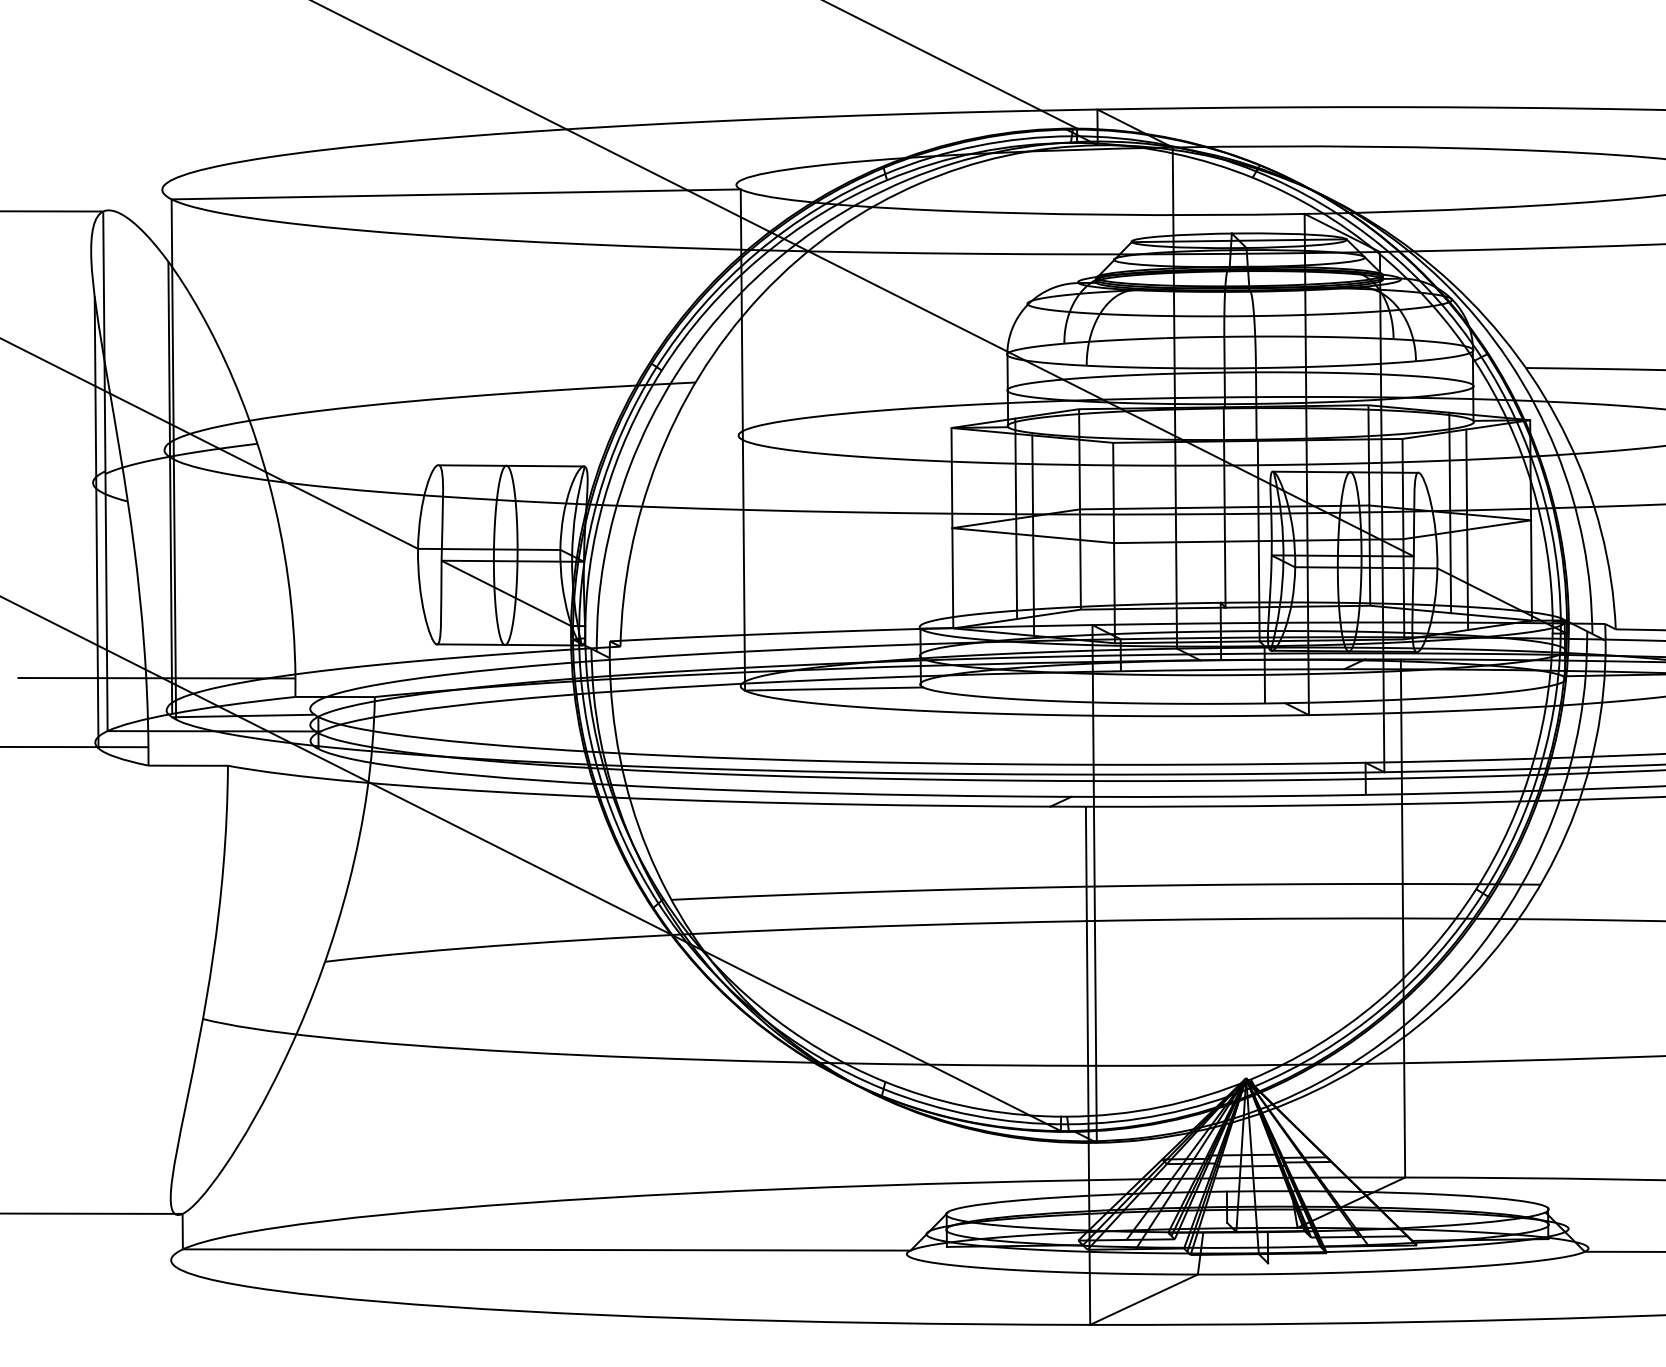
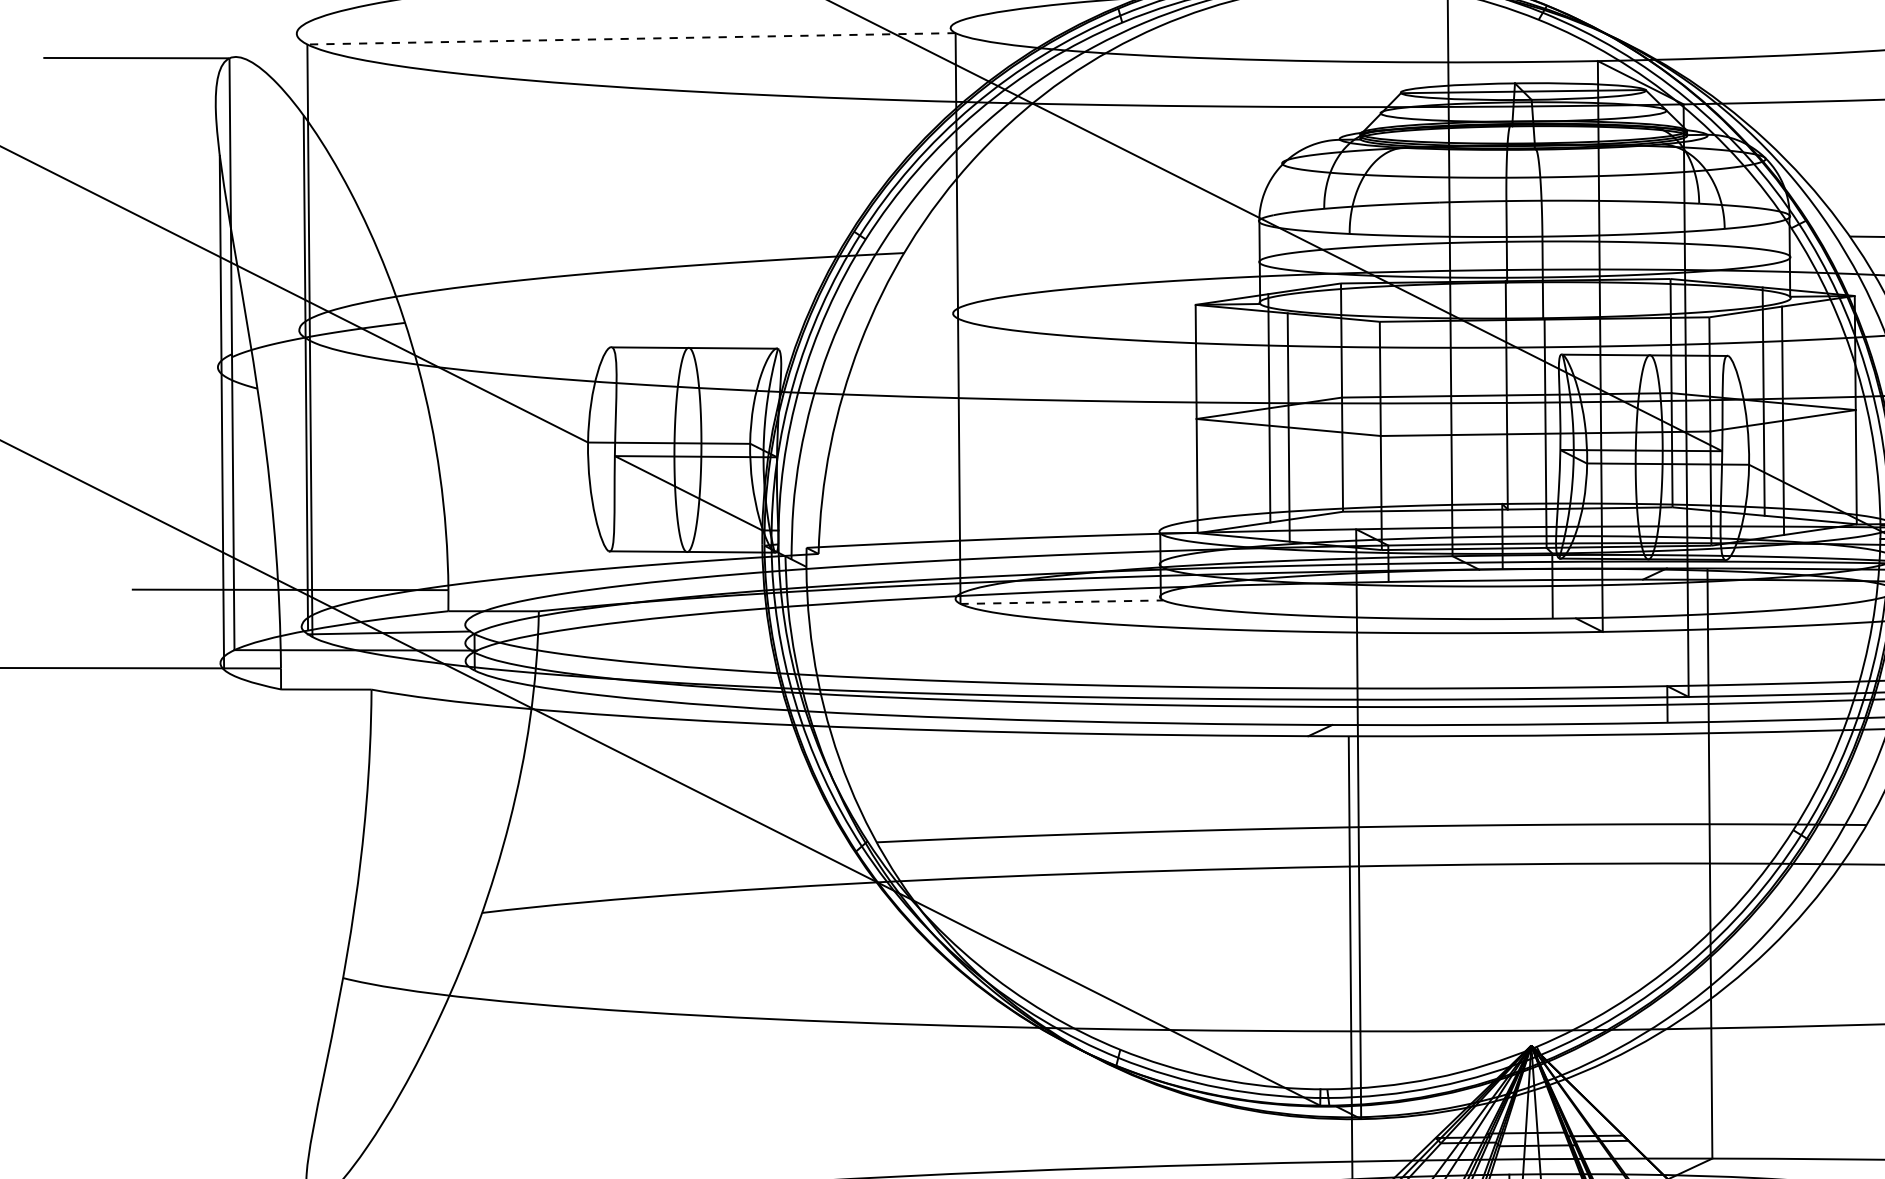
line: (456, 194) -> (631, 38), solid -> dashed
line: (834, 689) -> (1062, 602), solid -> dashed

